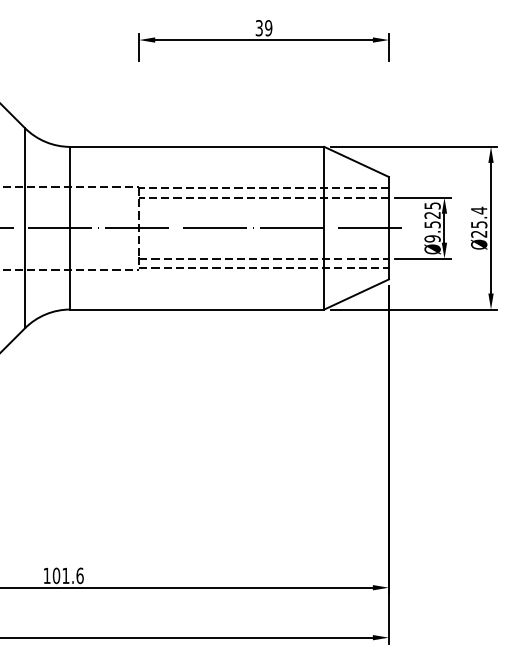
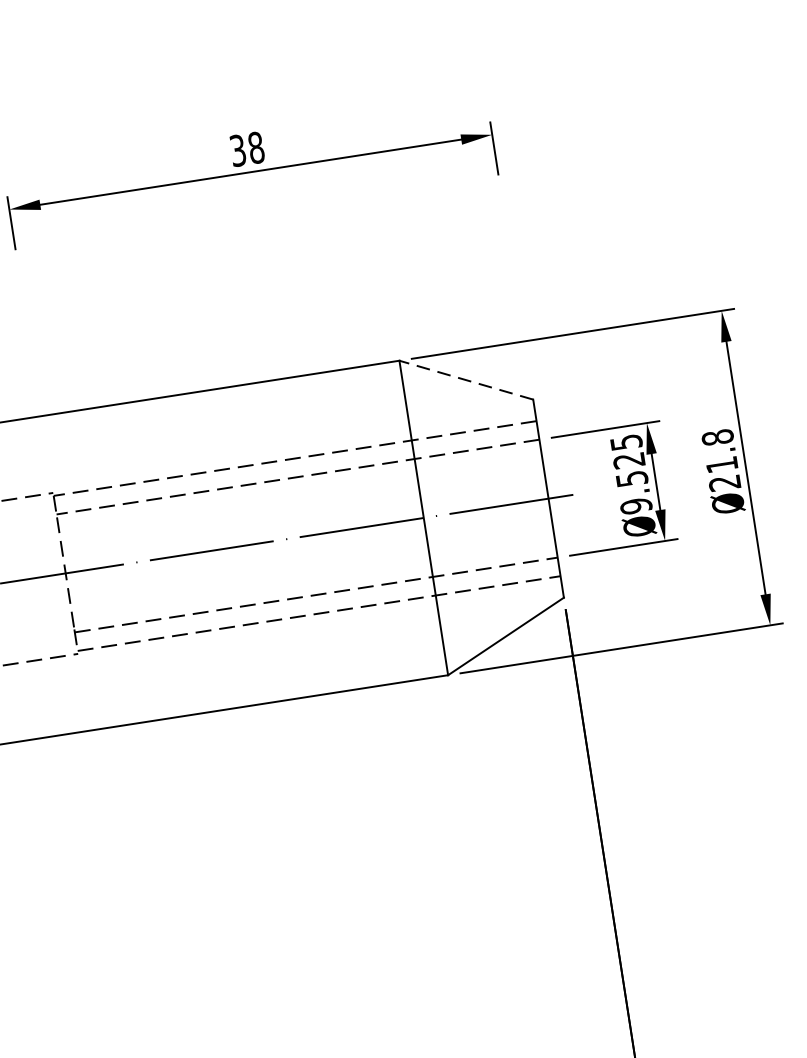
text: (268, 28) -> (255, 148), 39 -> 38
line: (356, 161) -> (465, 379), solid -> dashed
text: (479, 217) -> (720, 450), Ø25.4 -> Ø21.8

